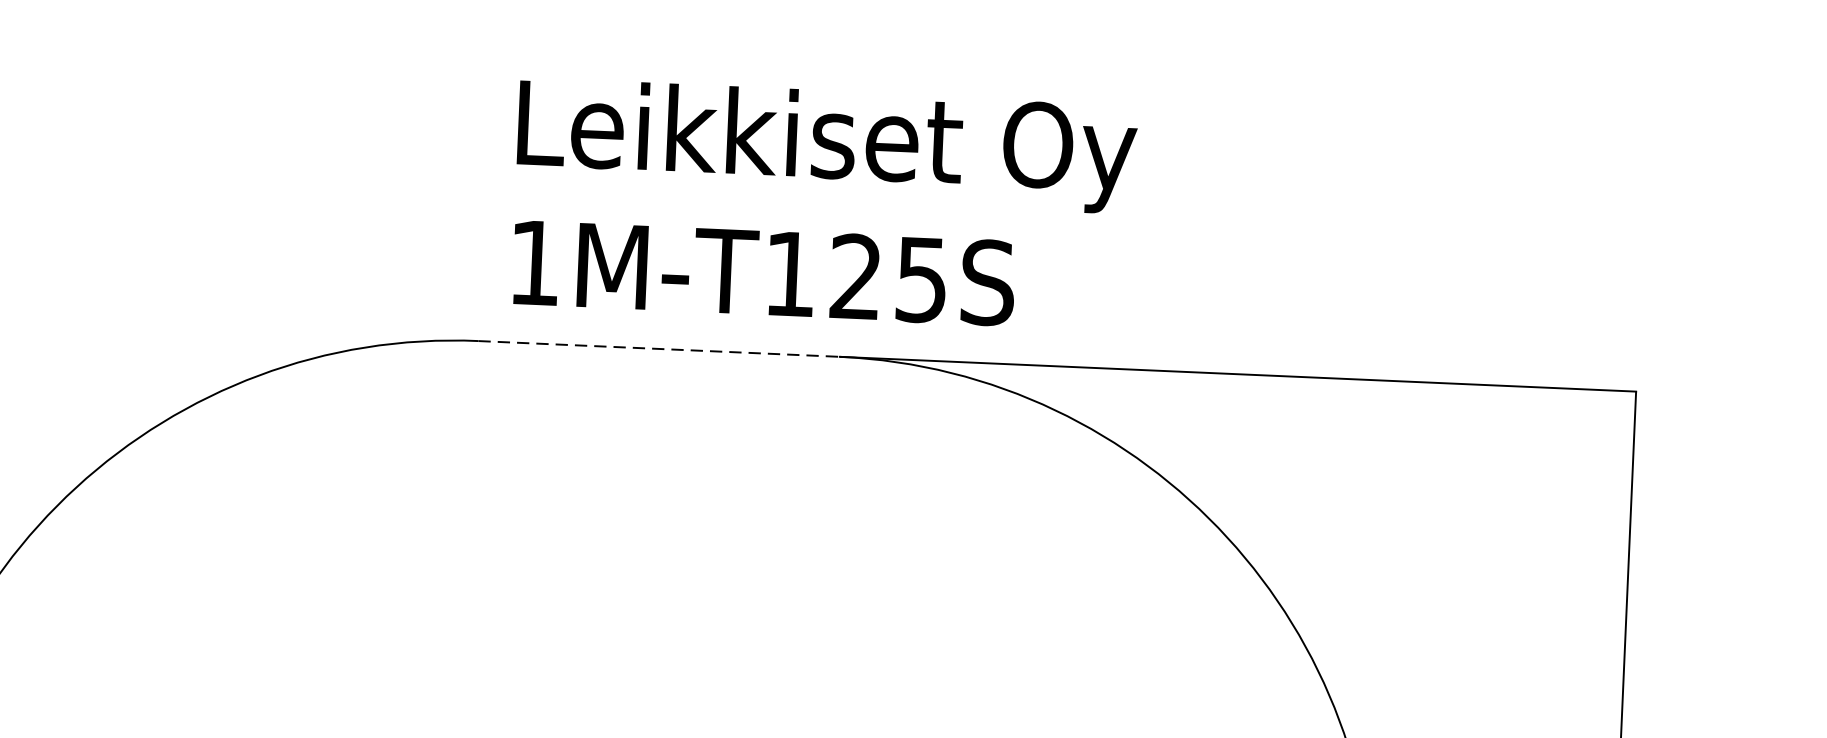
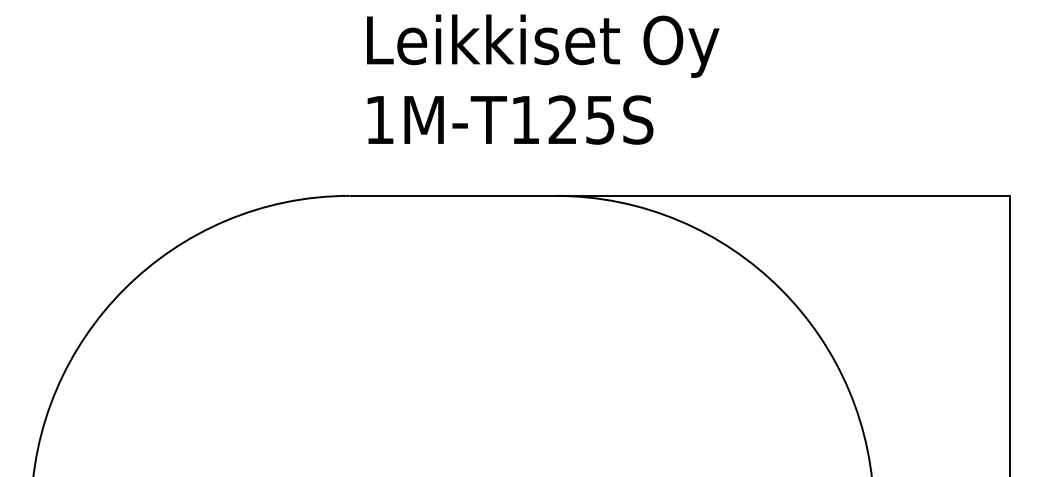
text: (825, 204) -> (543, 79), moved
line: (658, 348) -> (452, 195), dashed -> solid

